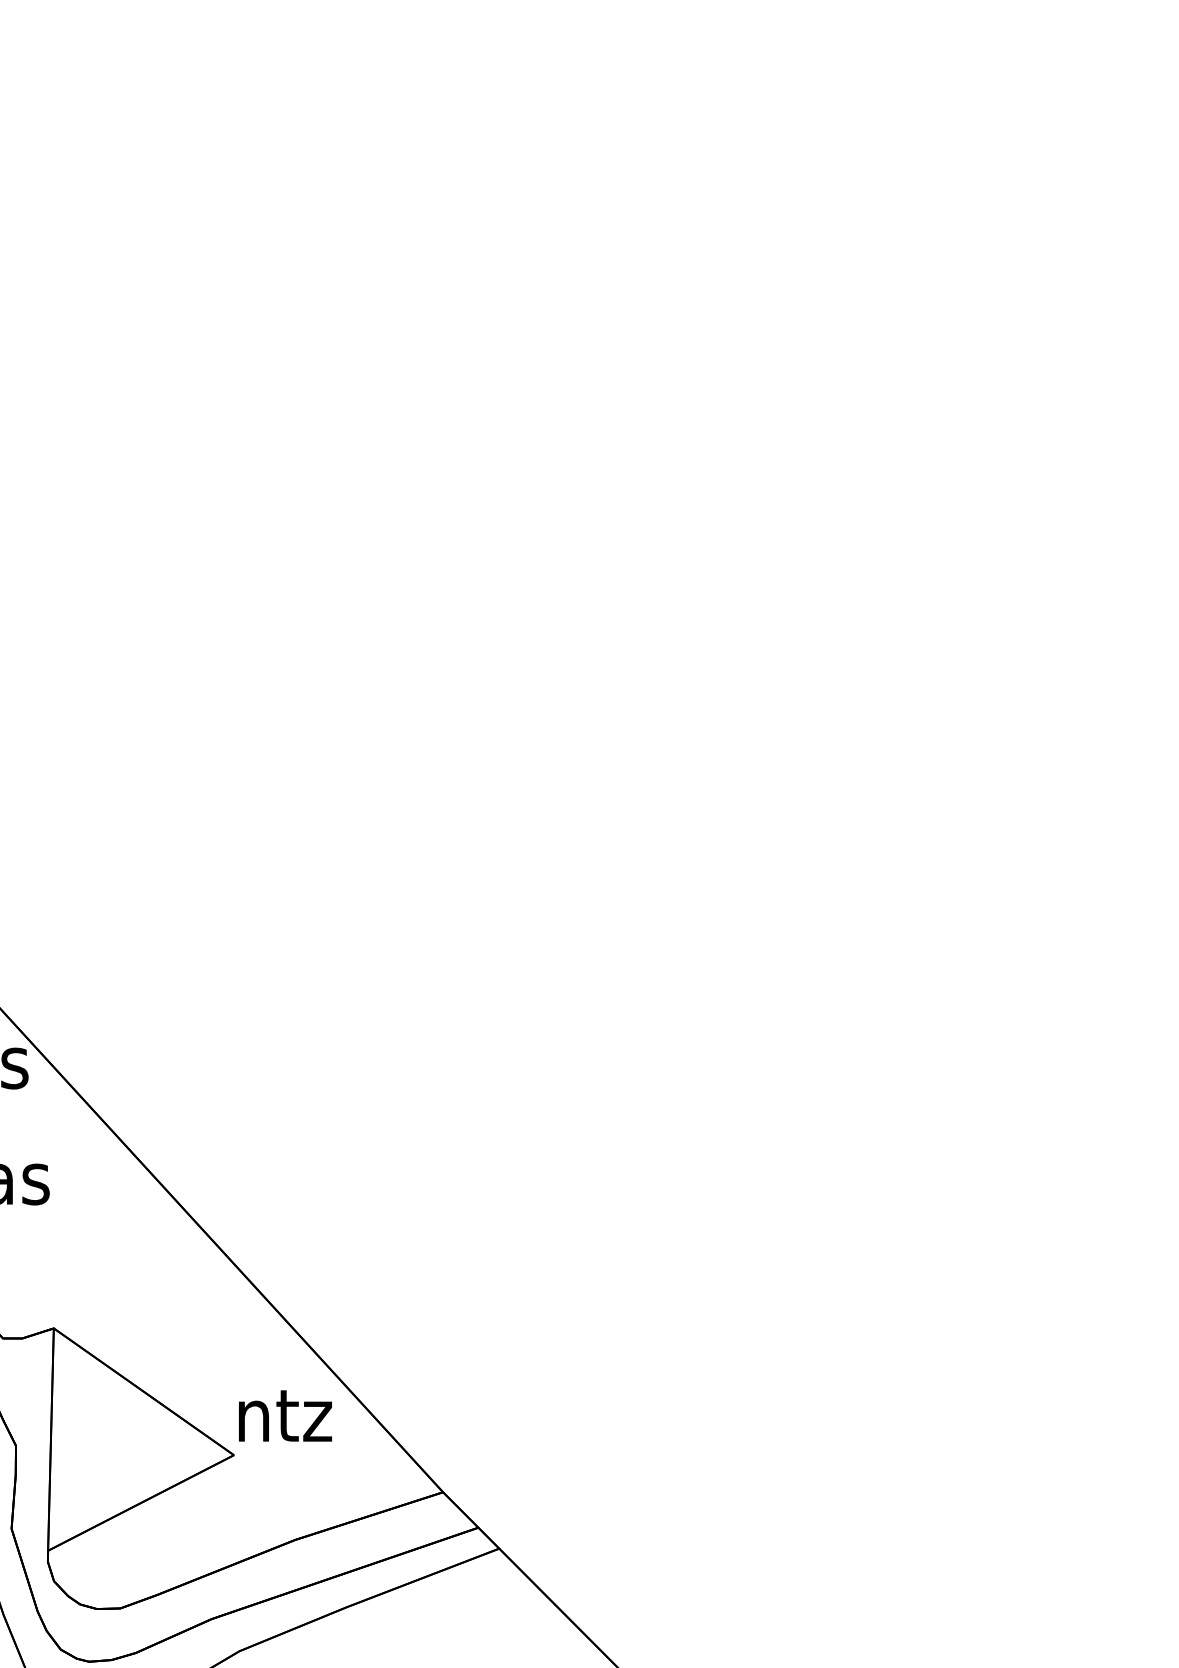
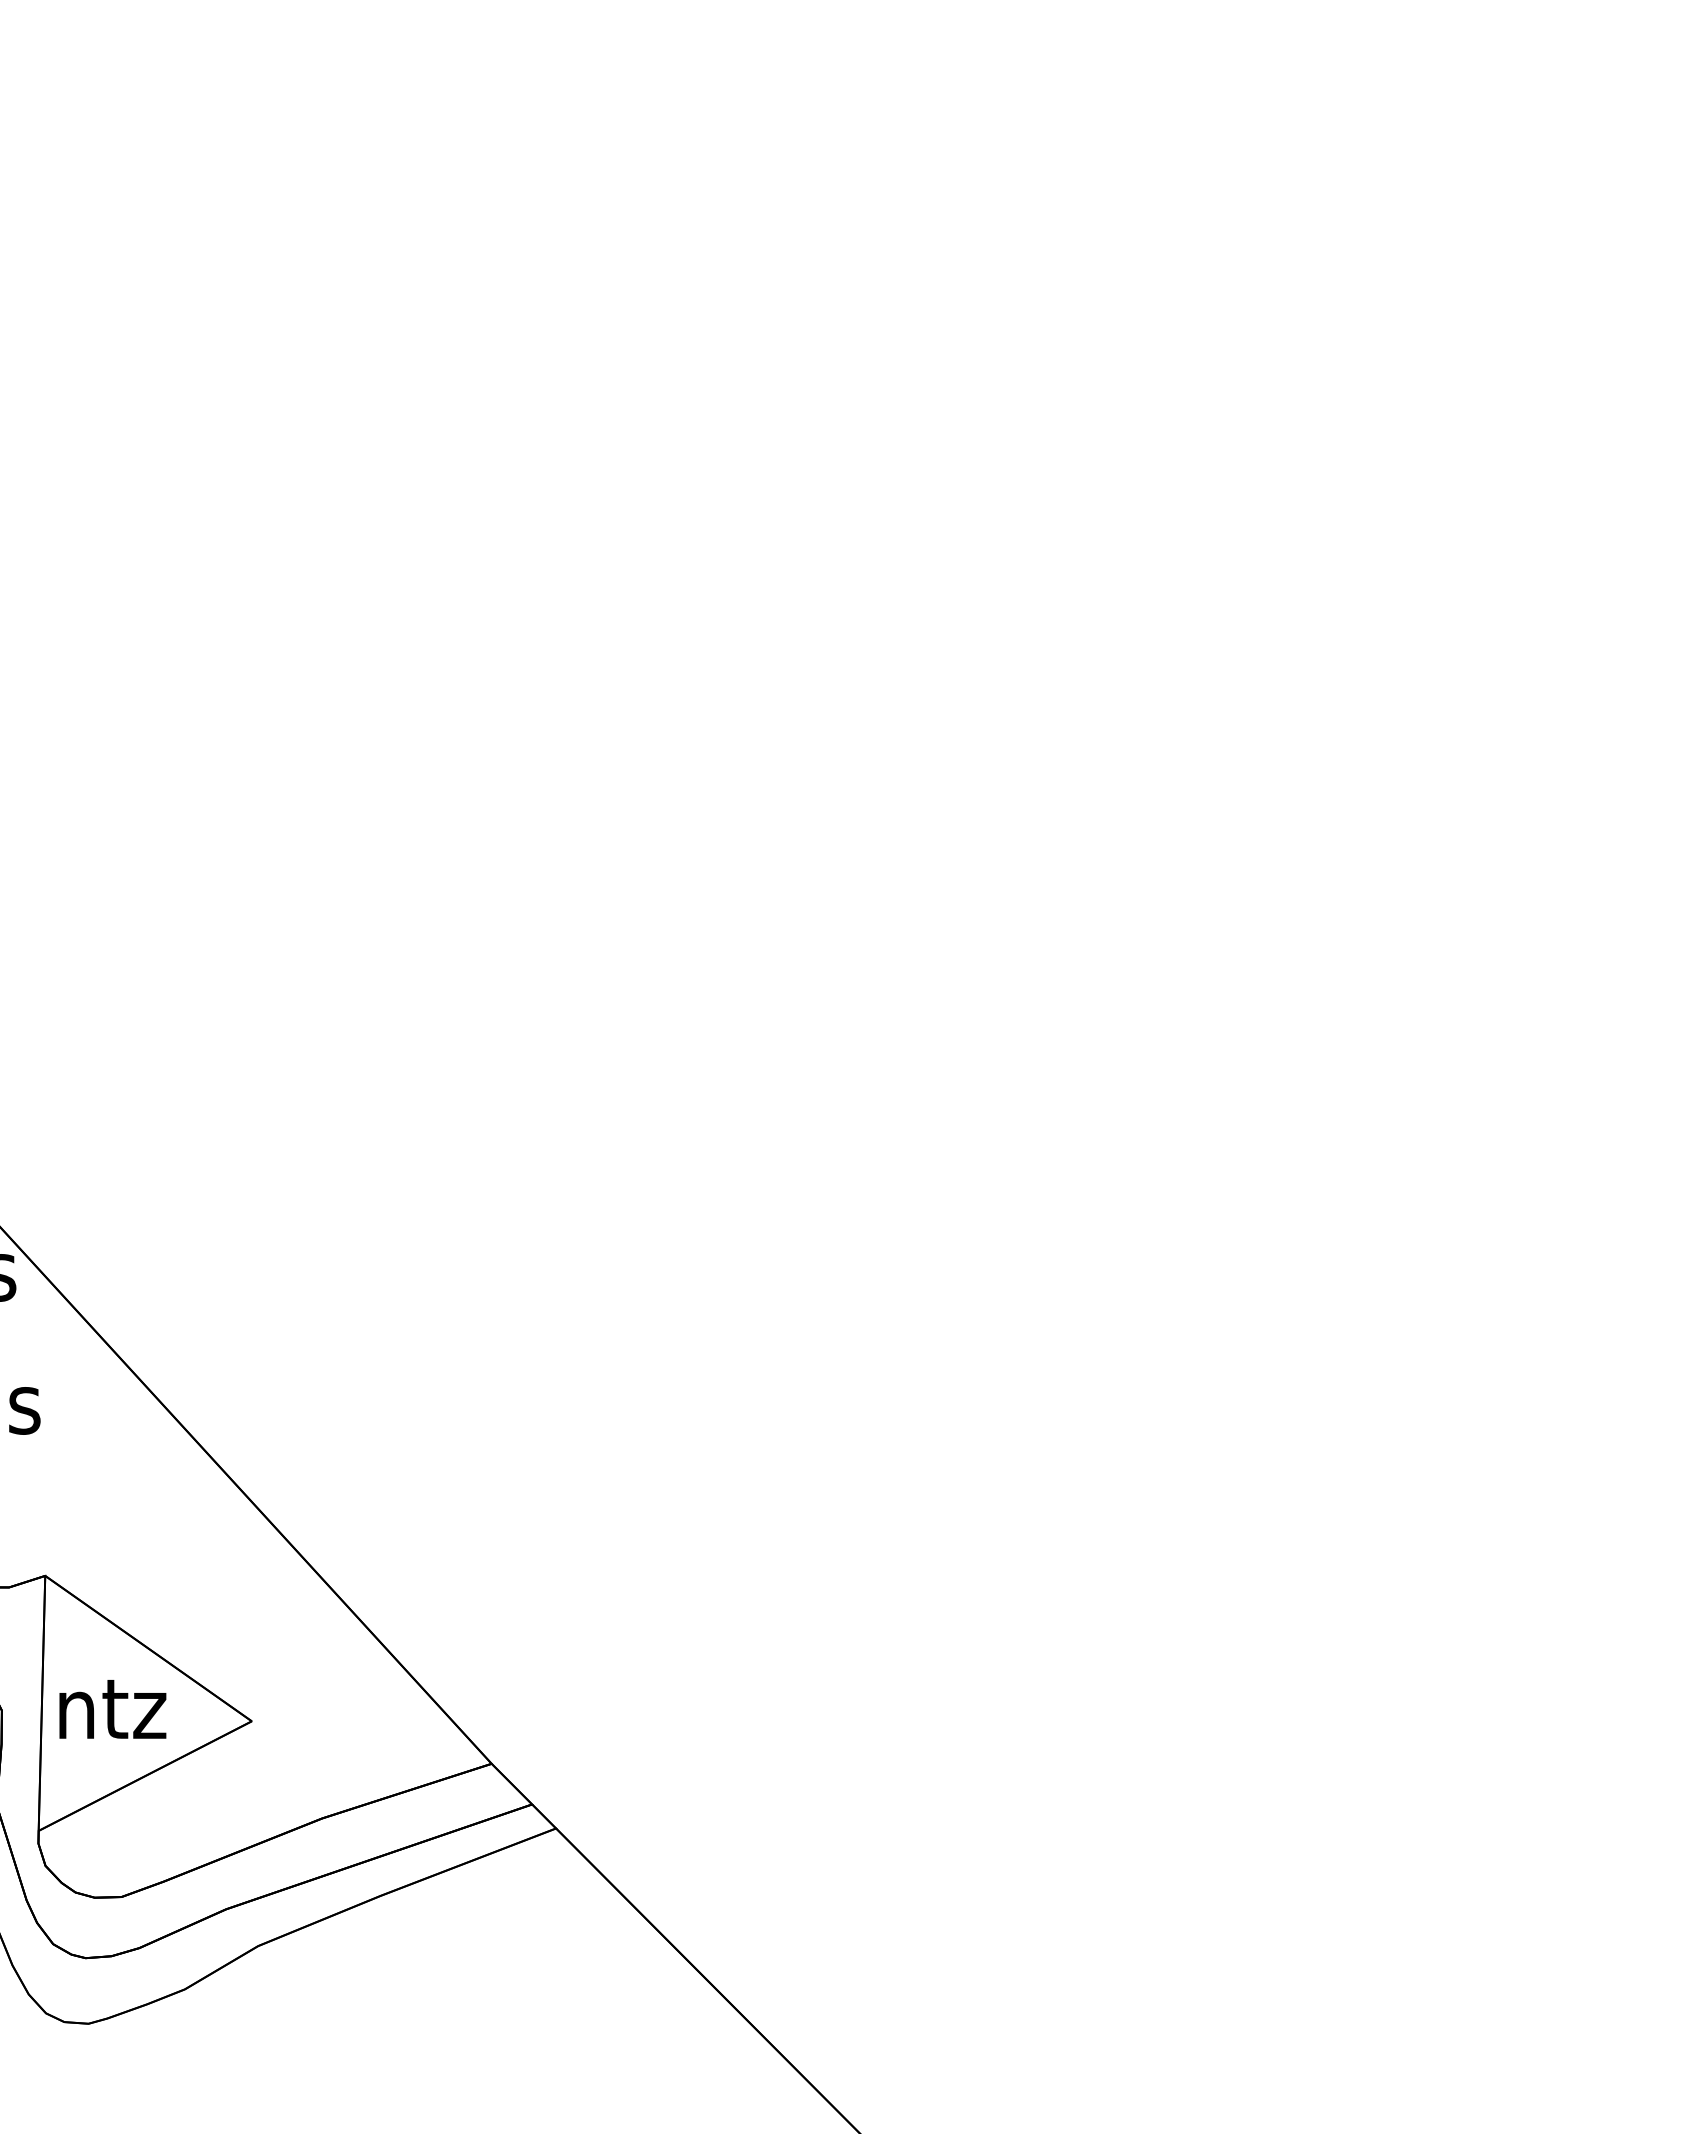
text: (285, 1416) -> (112, 1709), moved

